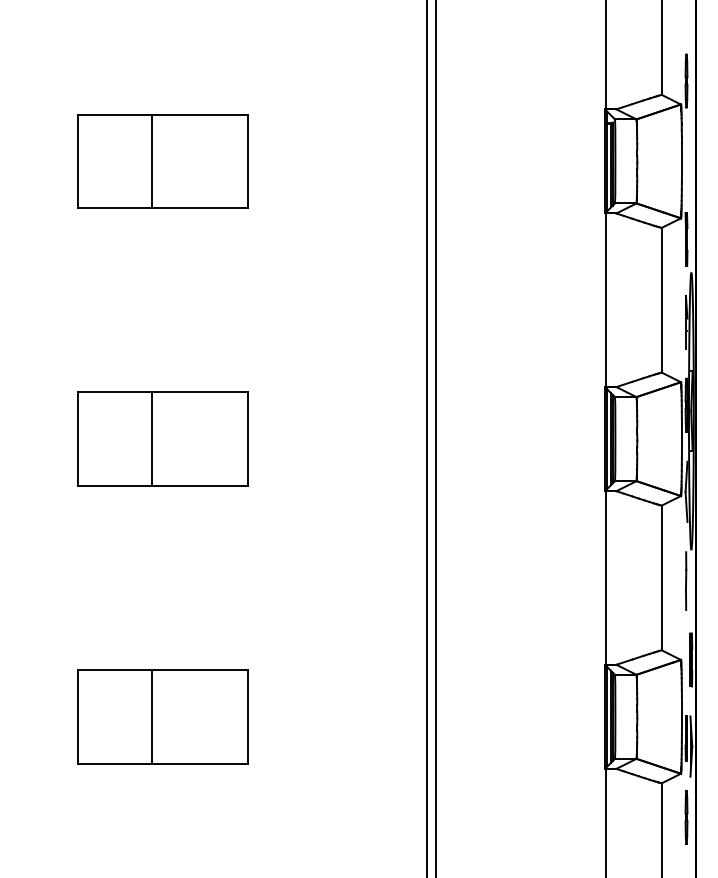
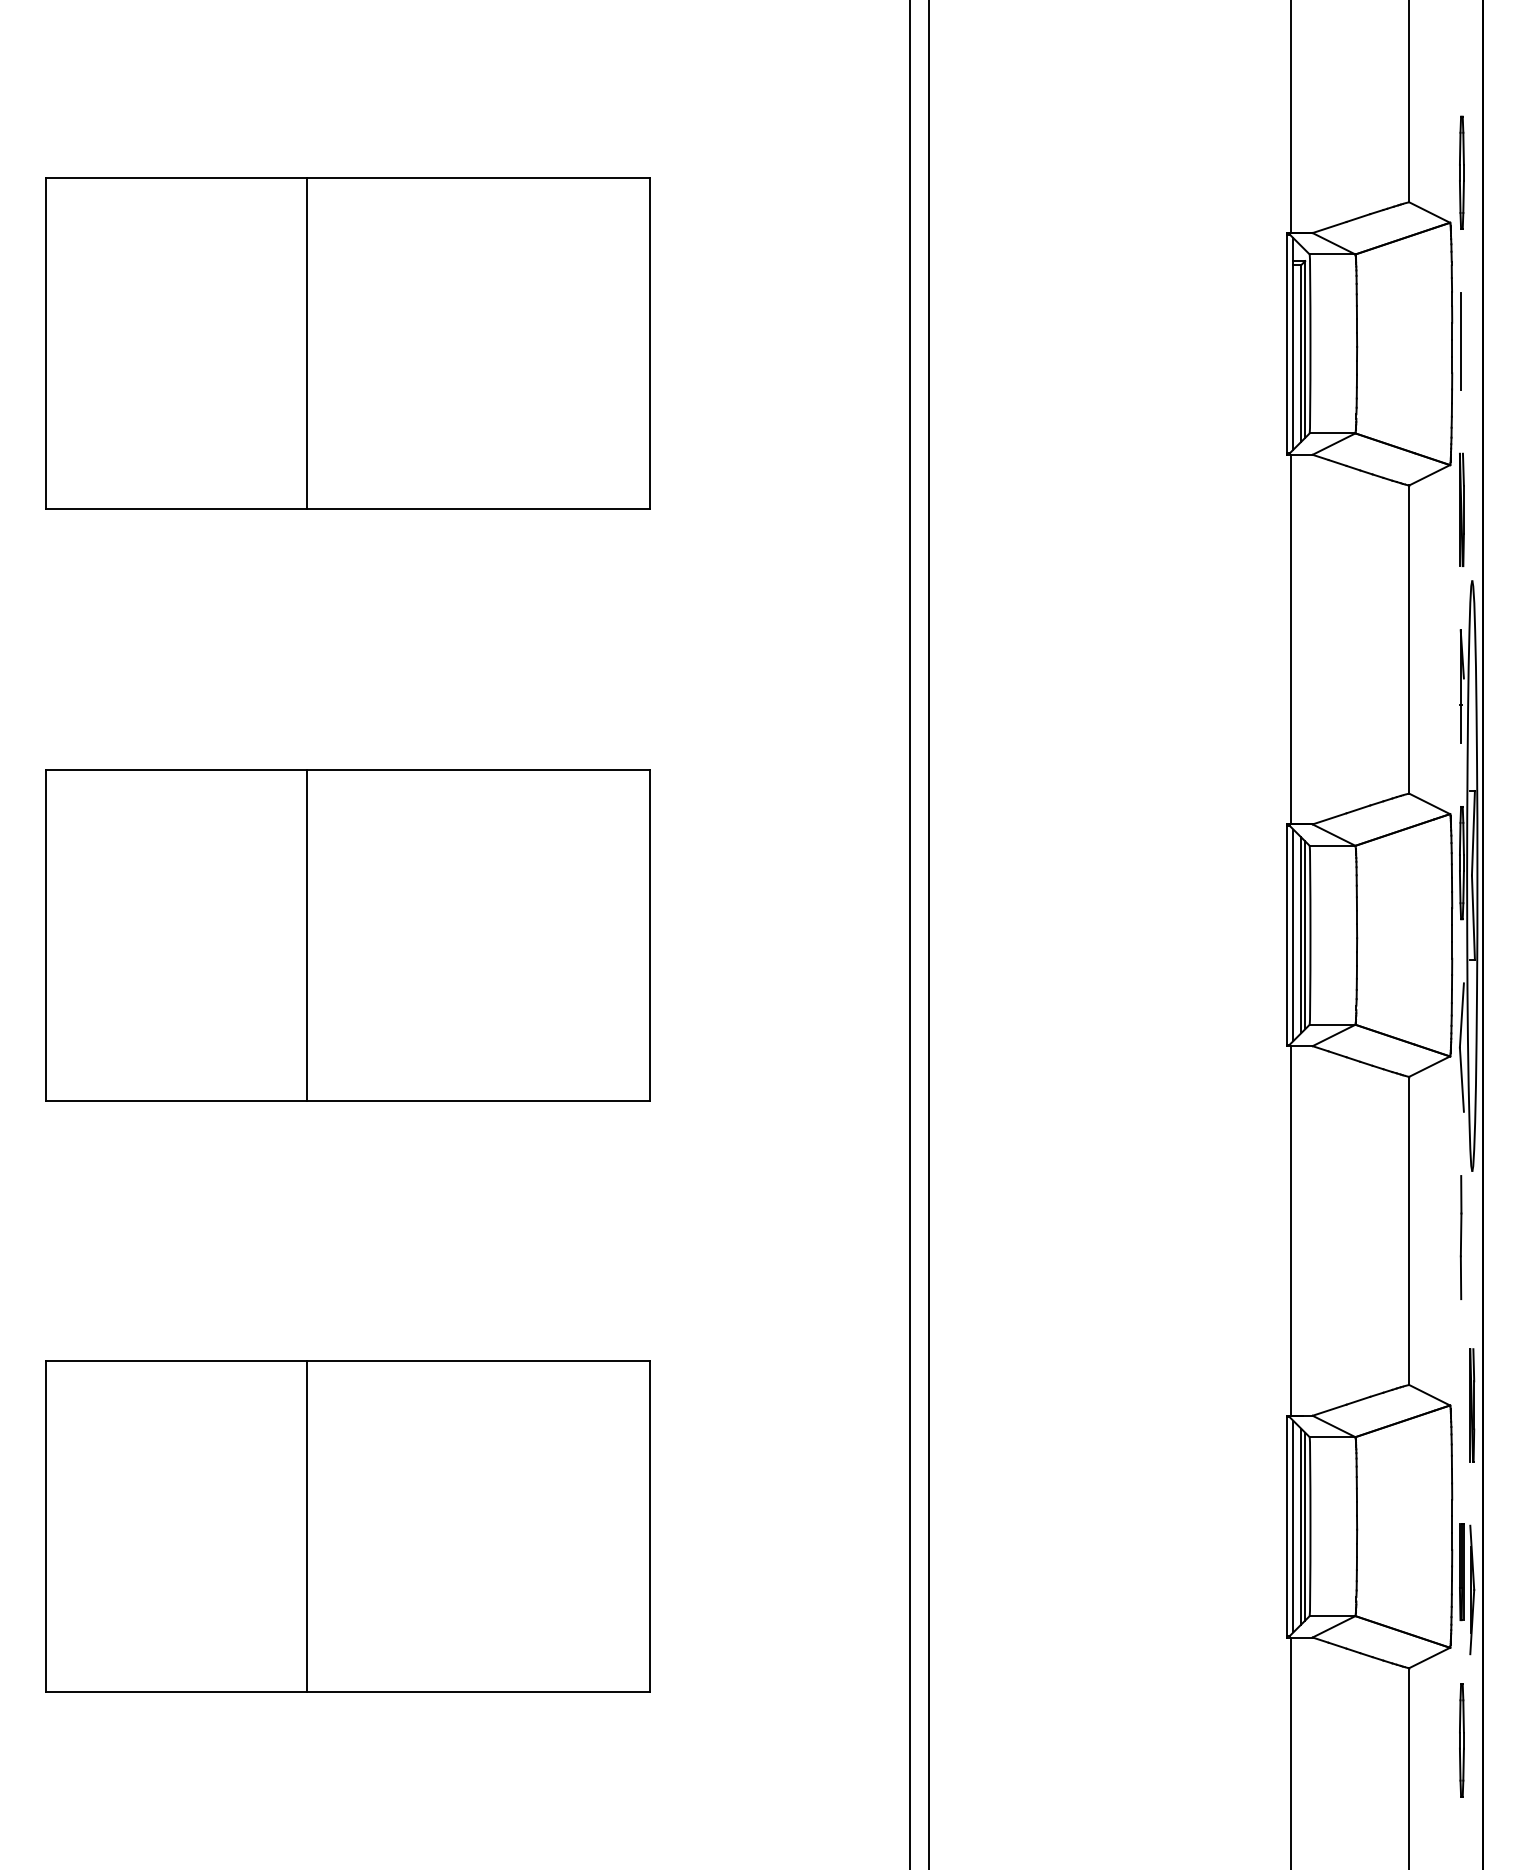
line: (686, 159) -> (1461, 339), added
part: (163, 161) -> (348, 344), size x1.67
part: (163, 438) -> (348, 933), size x1.67
part: (163, 716) -> (348, 1525), size x1.67

